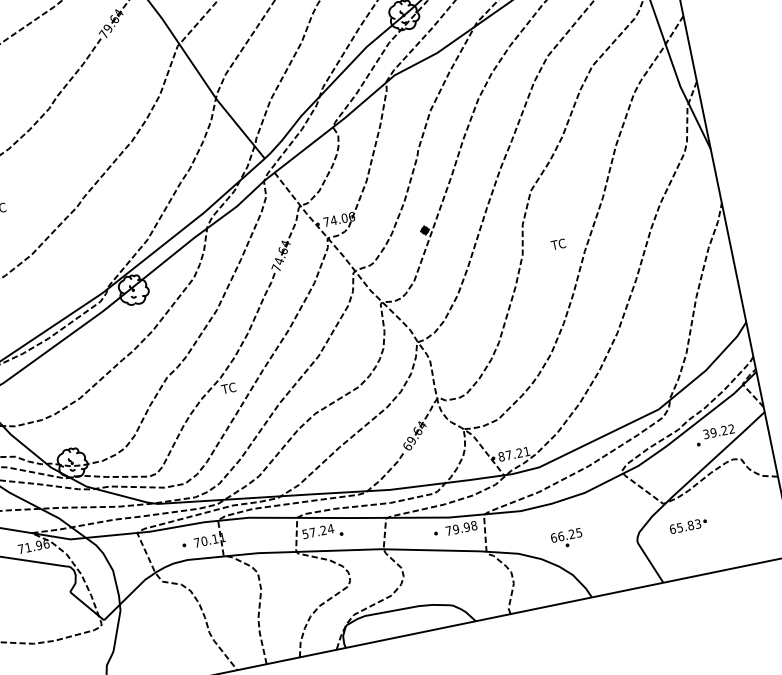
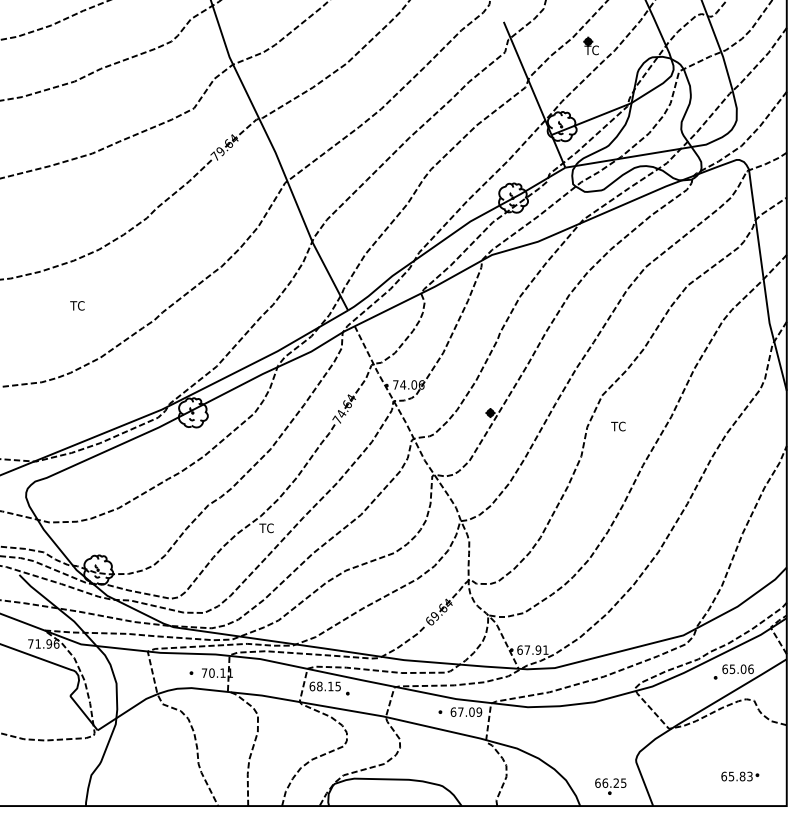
text: (558, 244) -> (618, 426), moved
text: (718, 432) -> (737, 669), 39.22 -> 65.06
text: (510, 454) -> (529, 649), 87.21 -> 67.91
part: (688, 525) -> (740, 776), moved
text: (461, 527) -> (466, 711), 79.98 -> 67.09
text: (318, 531) -> (325, 686), 57.24 -> 68.15
part: (566, 538) -> (610, 786), moved

